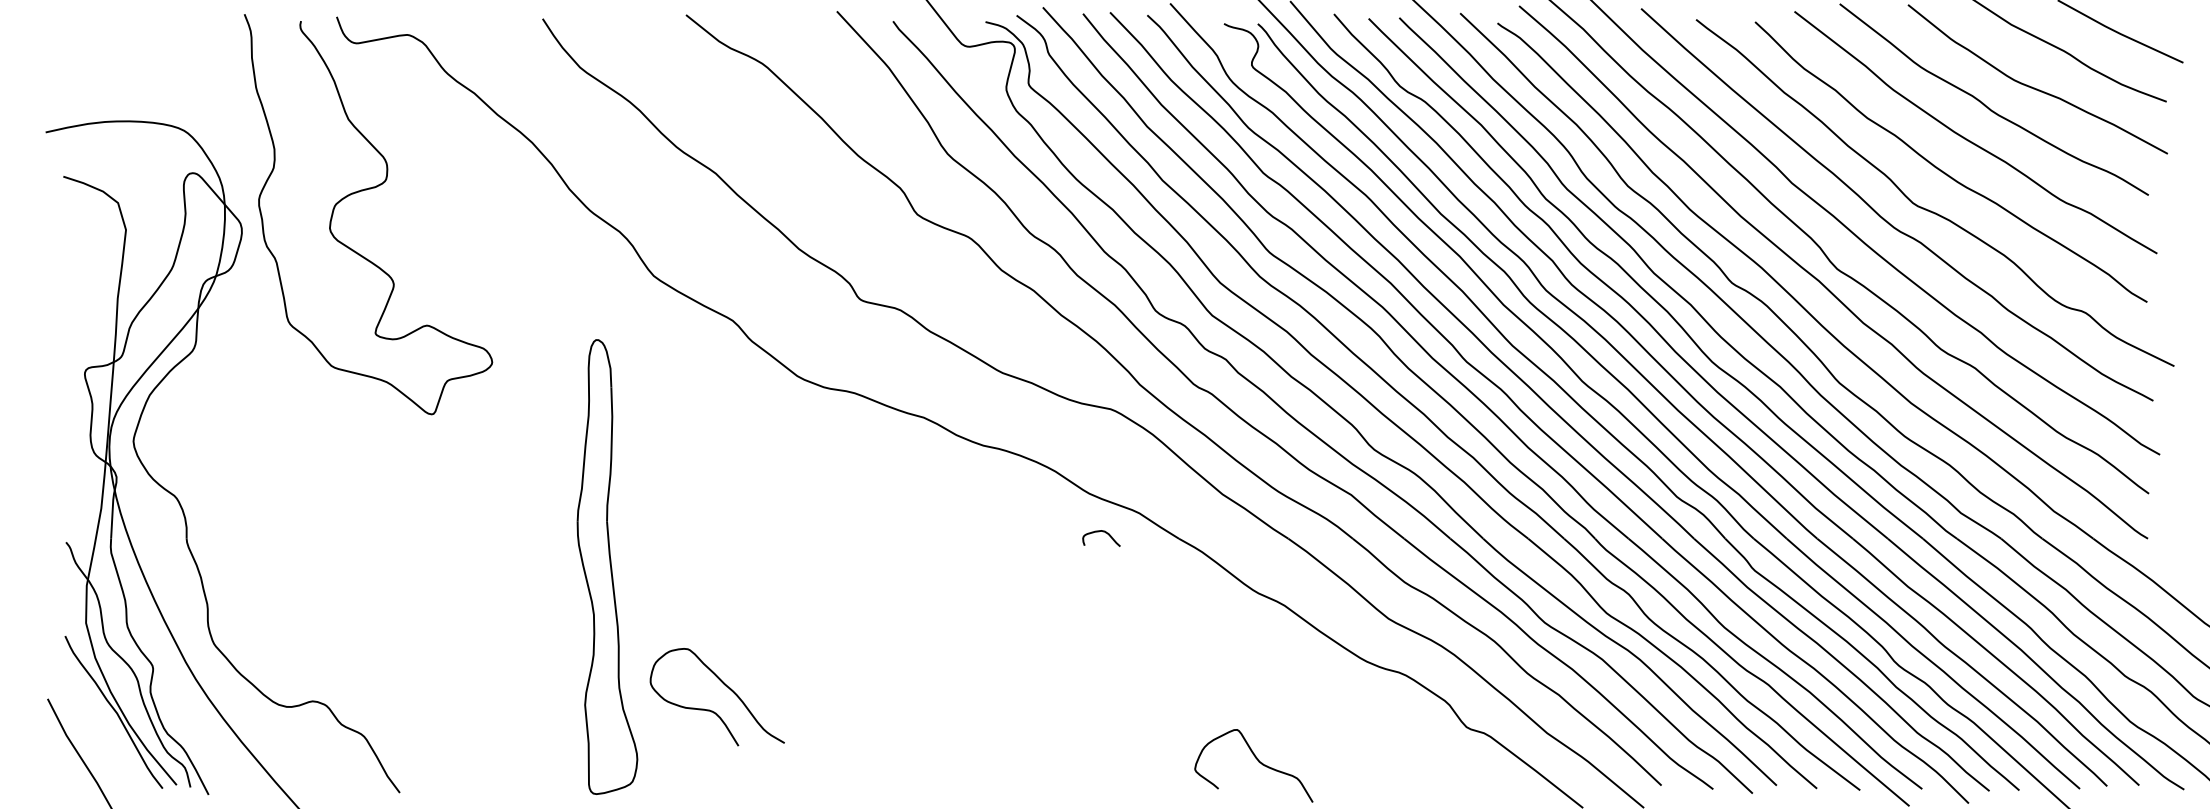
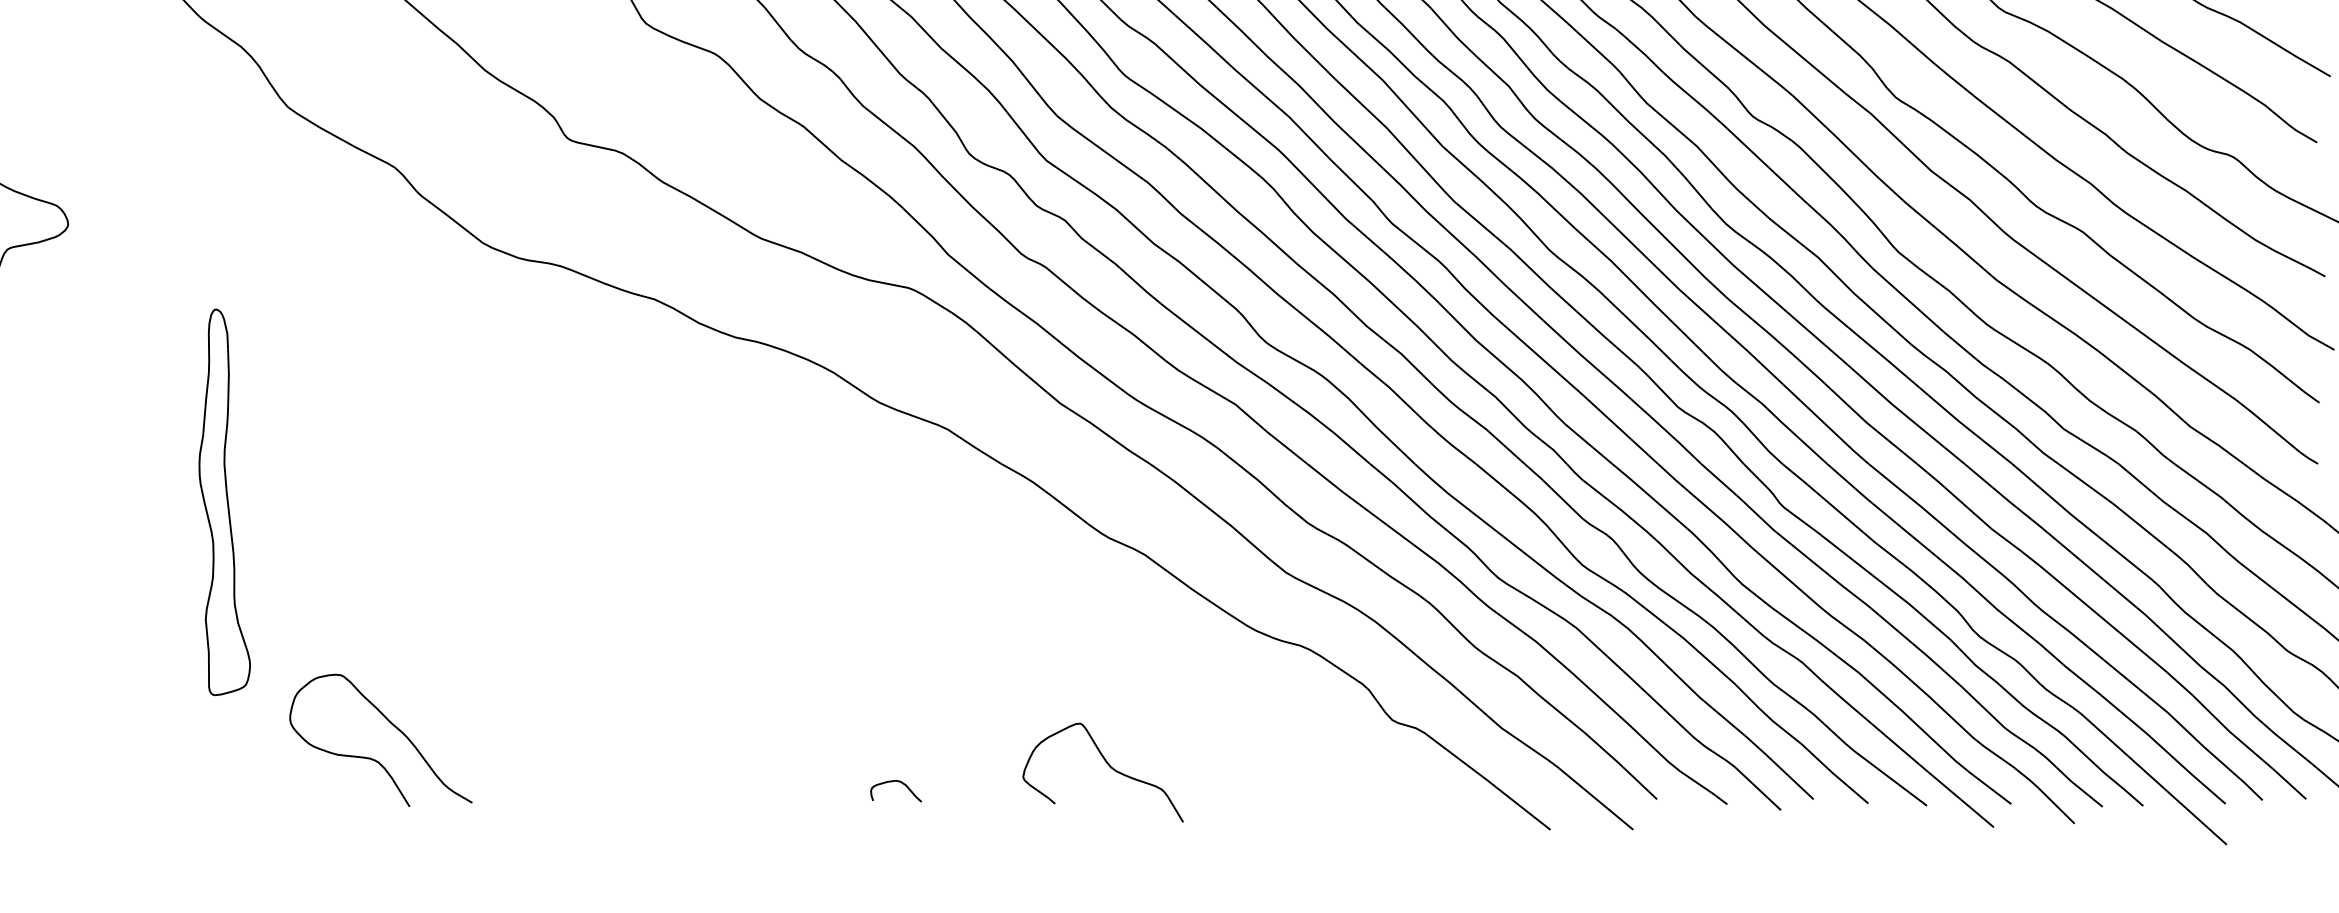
curve: (1099, 532) -> (893, 782), moved
part: (607, 566) -> (224, 501), size x0.62
curve: (712, 710) -> (374, 758), moved

